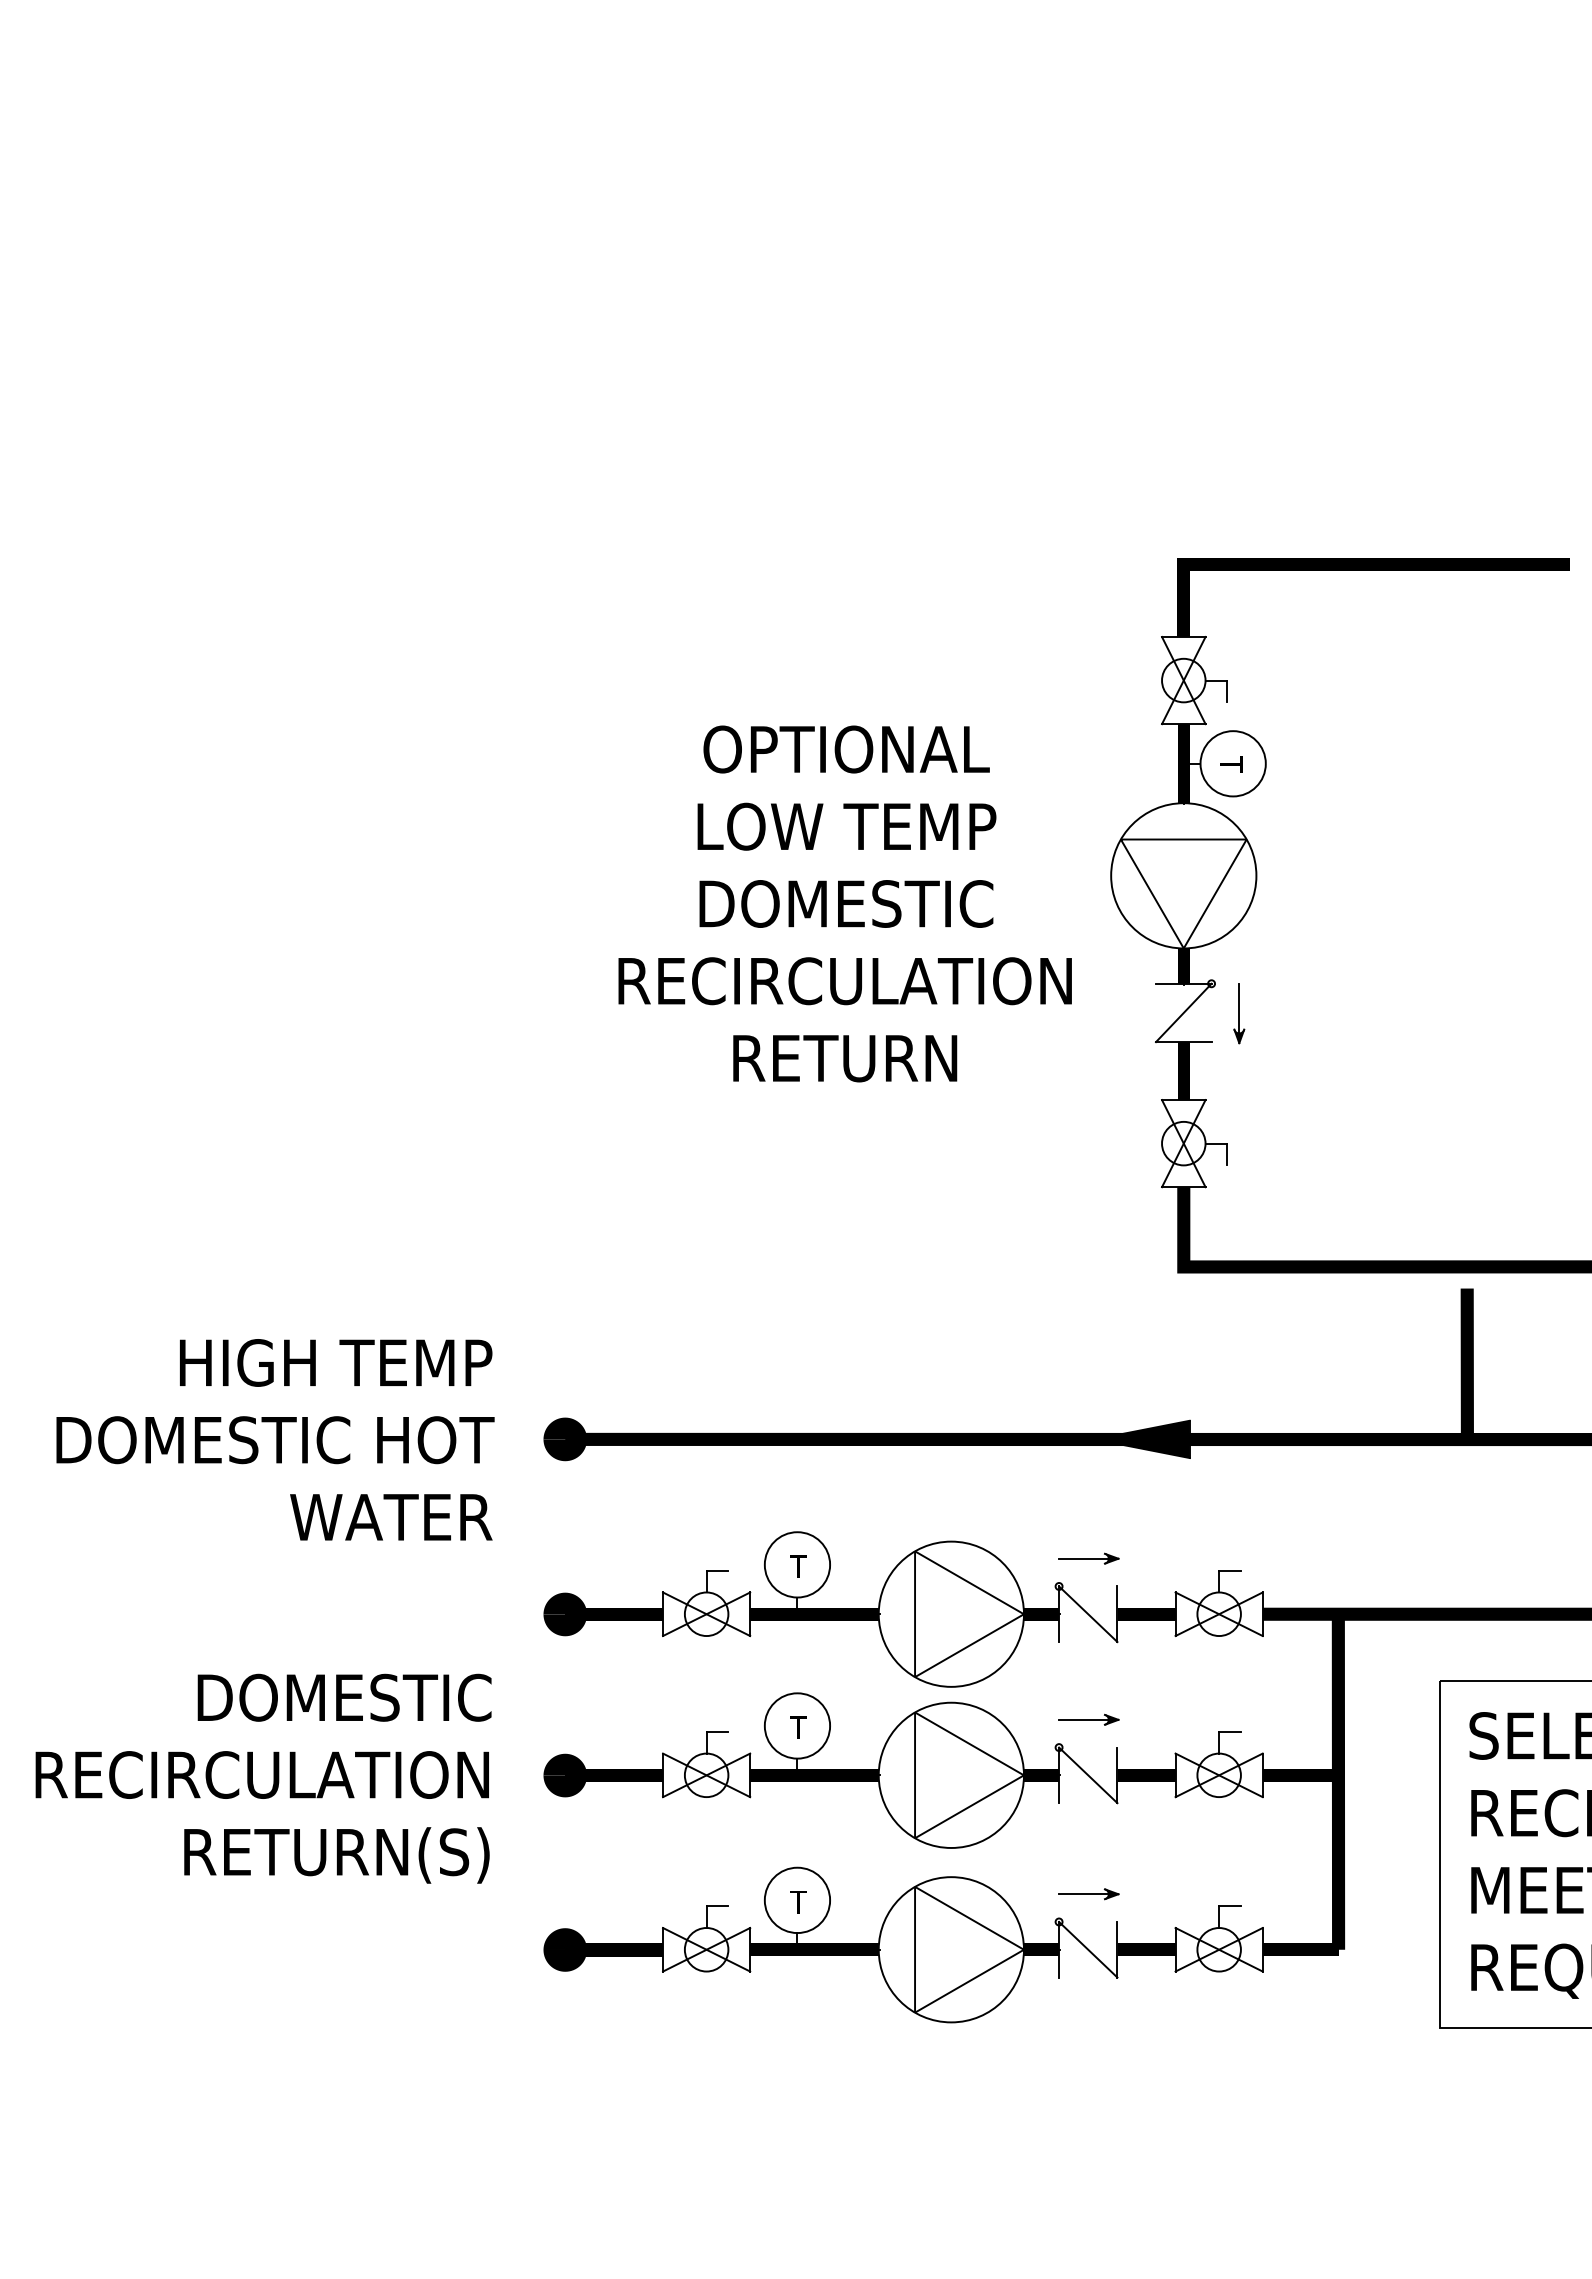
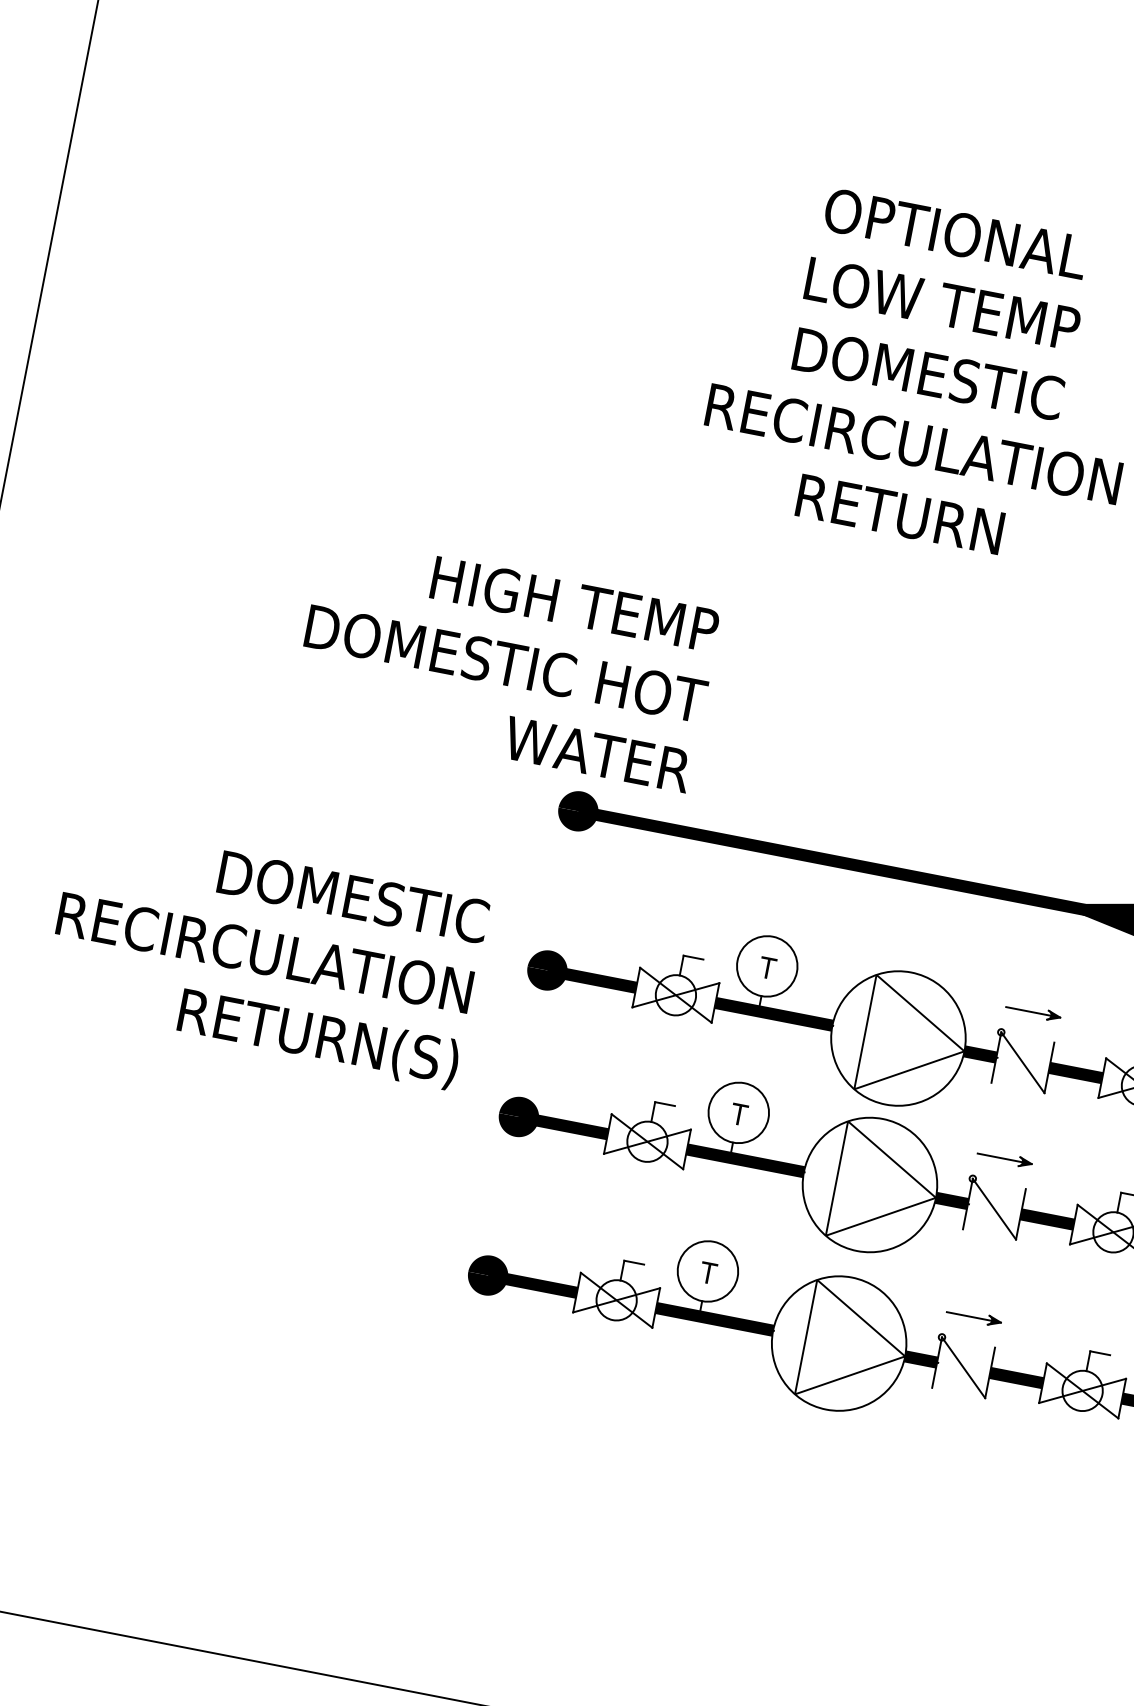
text: (275, 1439) -> (506, 663), moved
text: (263, 1778) -> (265, 956), moved

